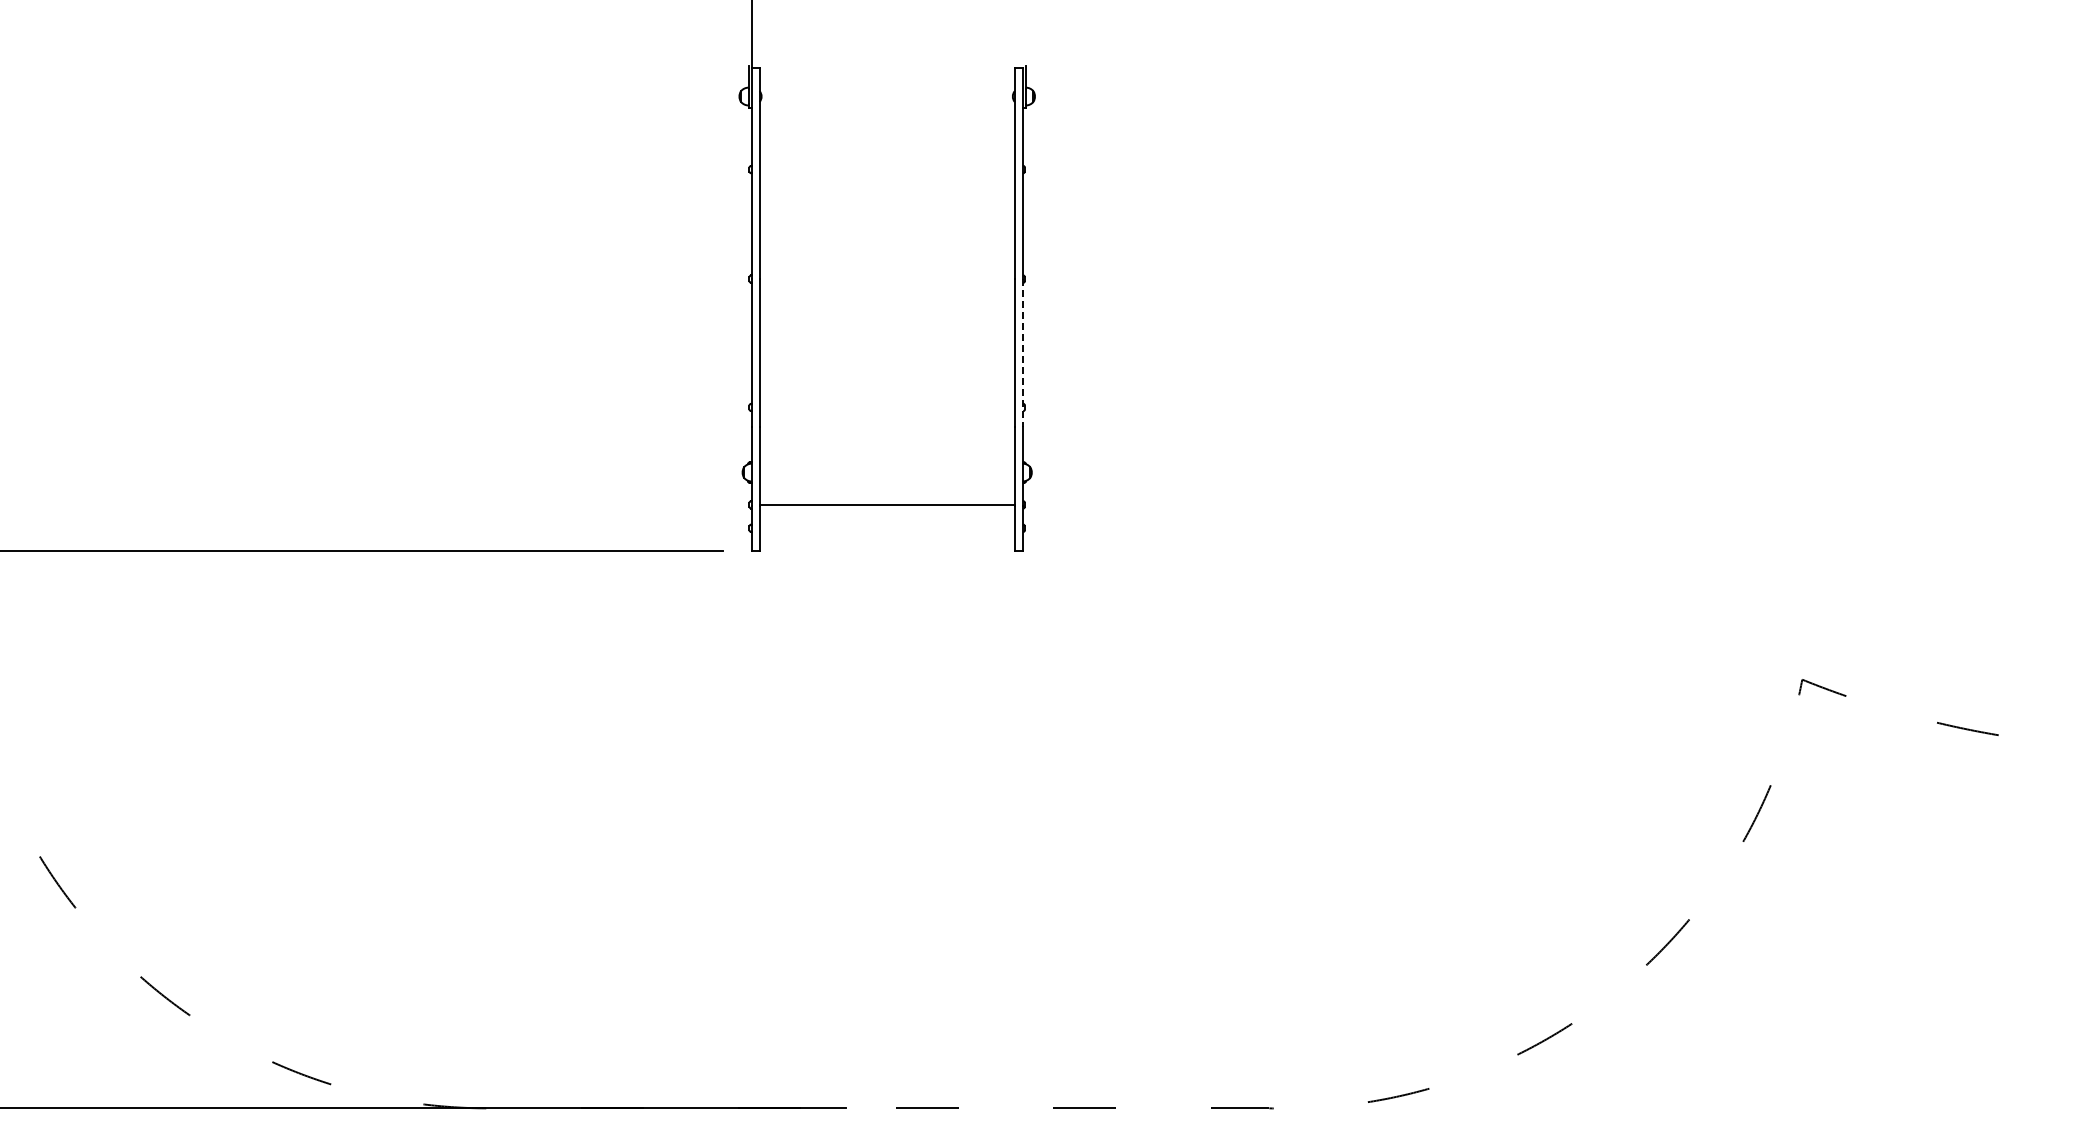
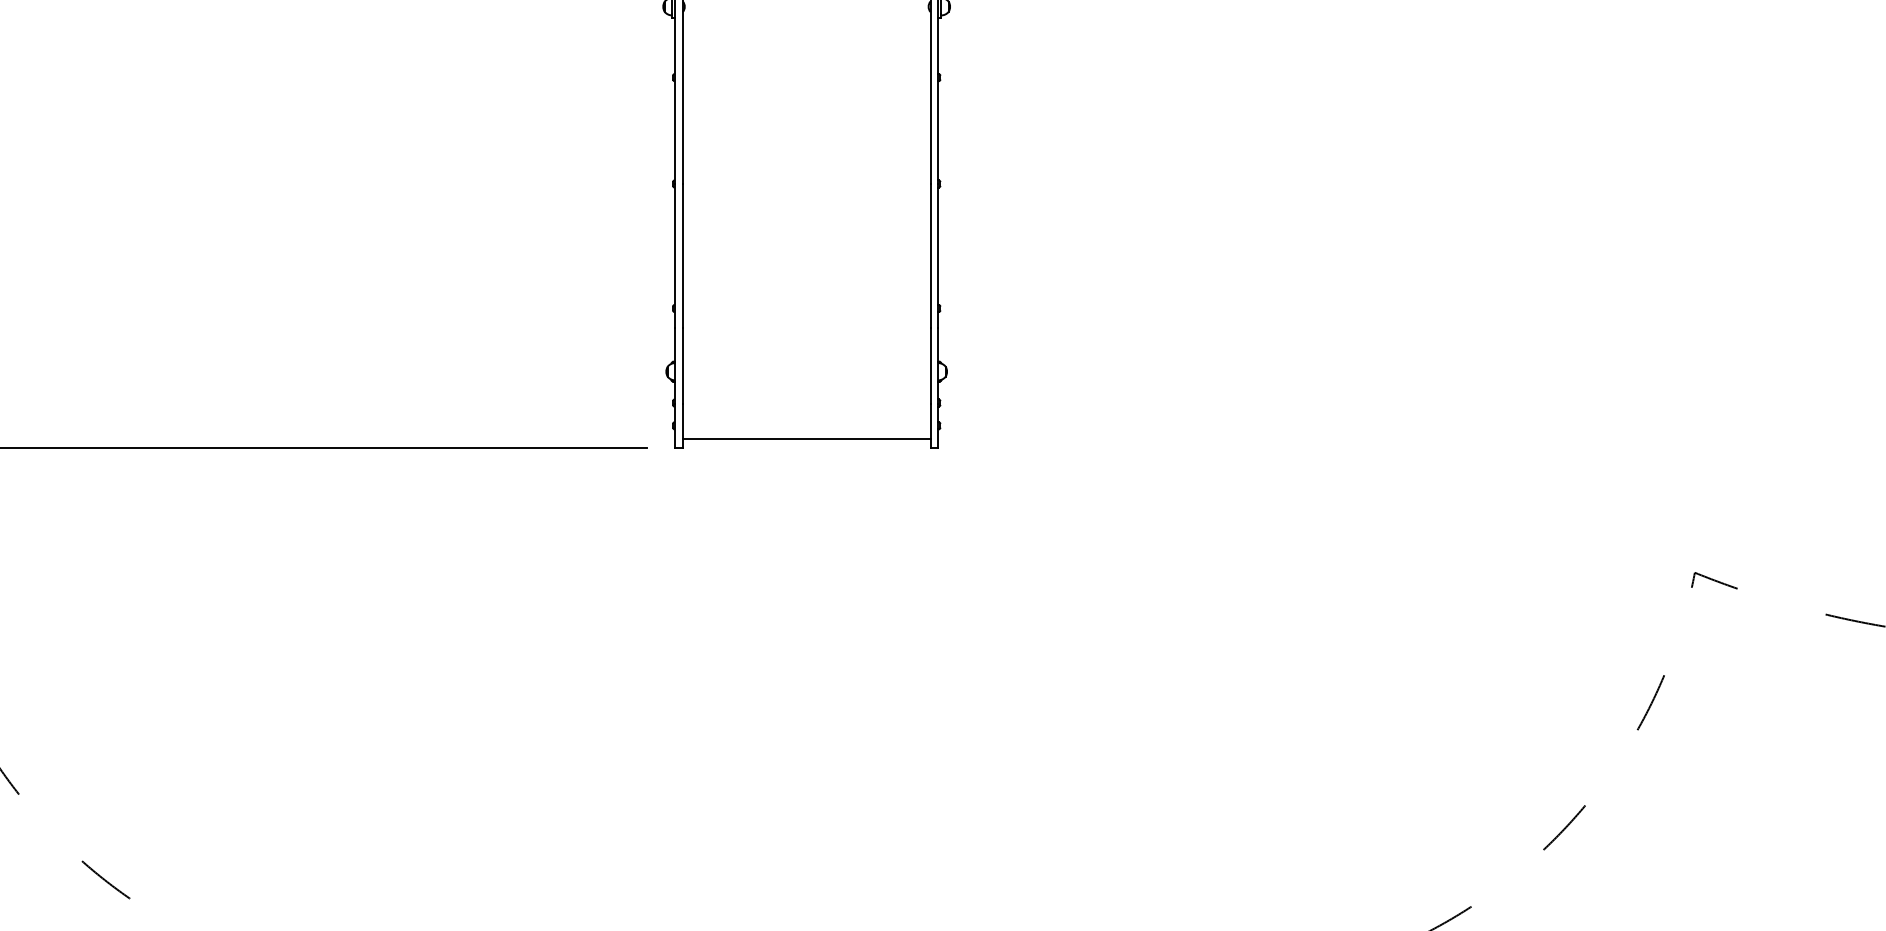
line: (1022, 353) -> (938, 256), dashed -> solid
line: (886, 505) -> (806, 438), moved

